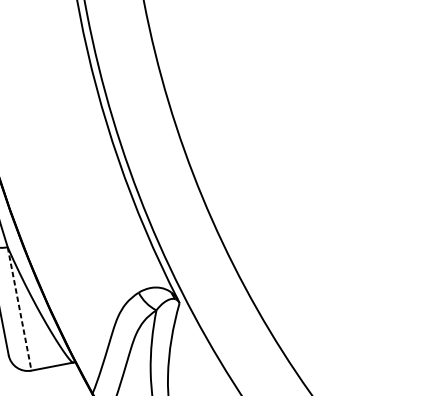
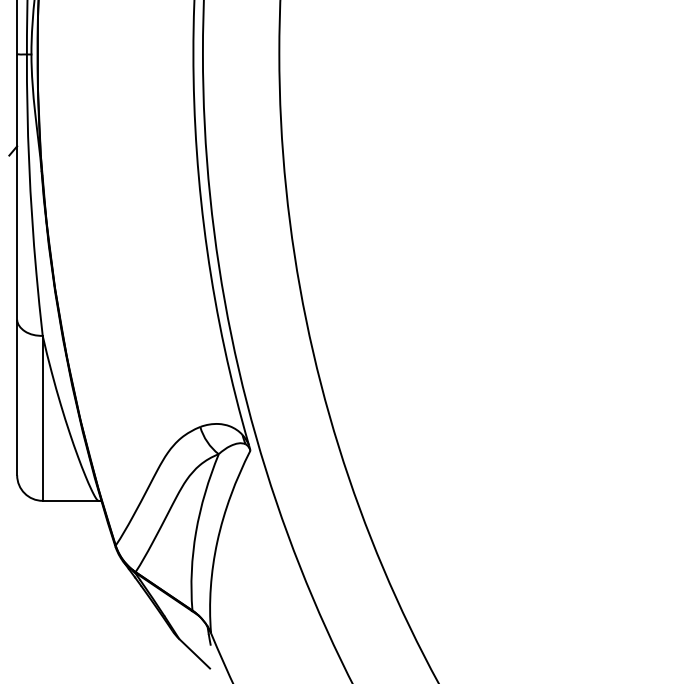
line: (19, 309) -> (42, 418), dashed -> solid

